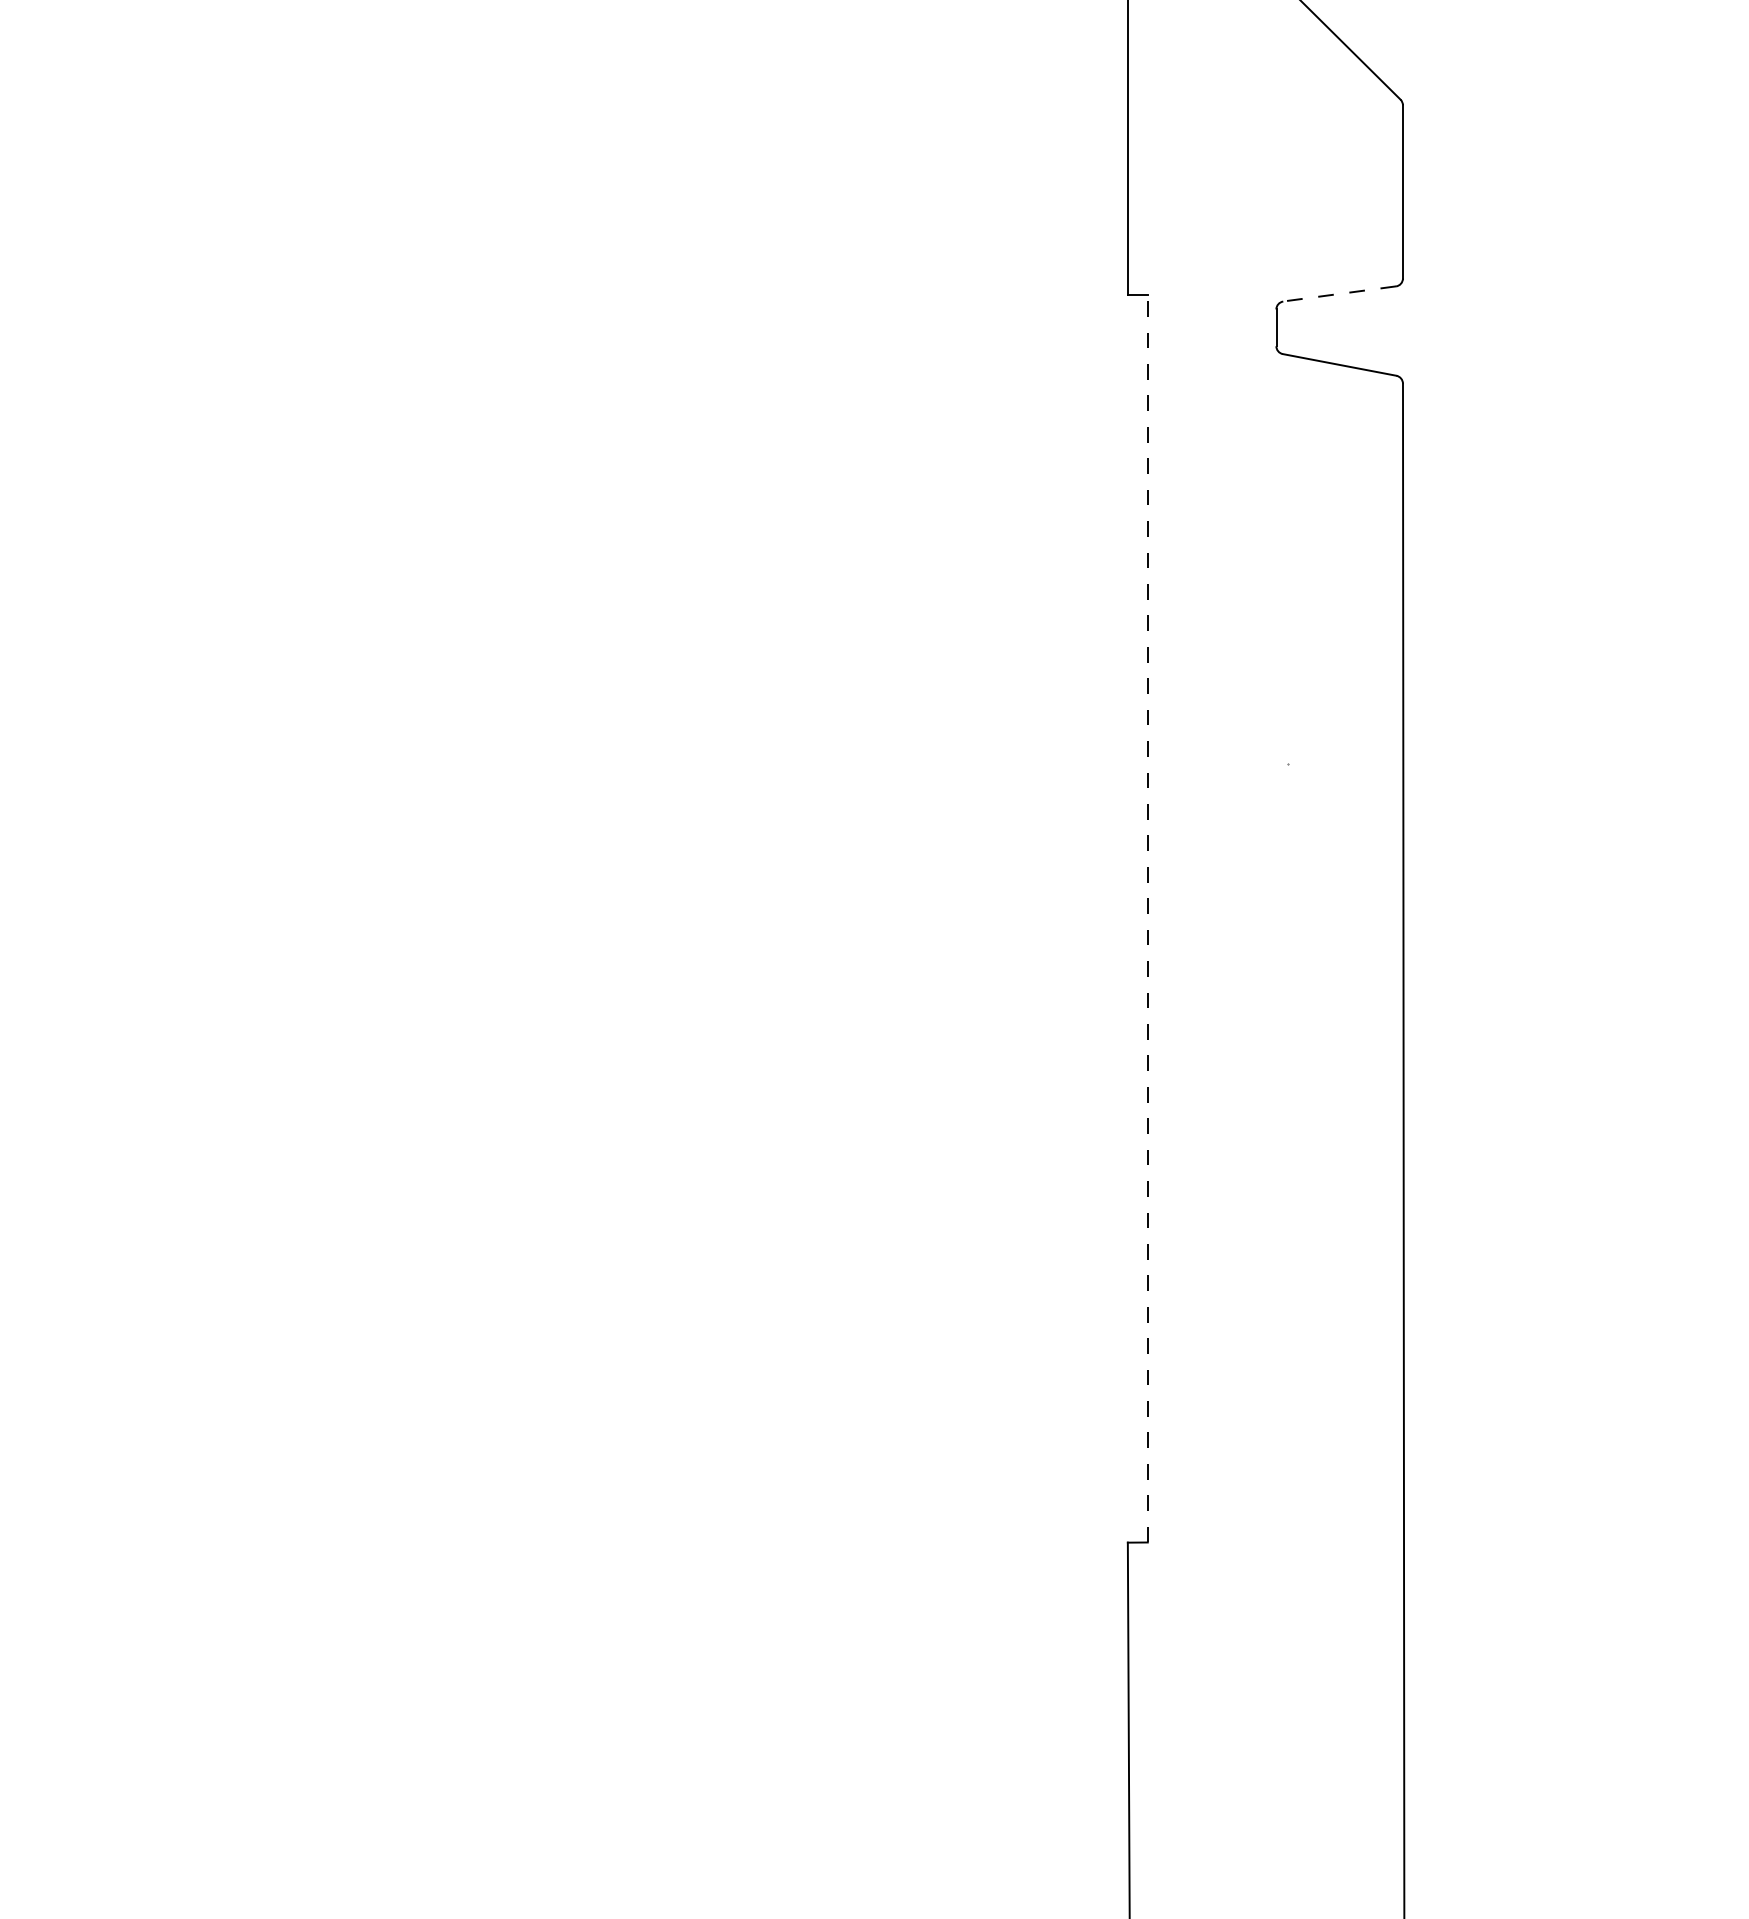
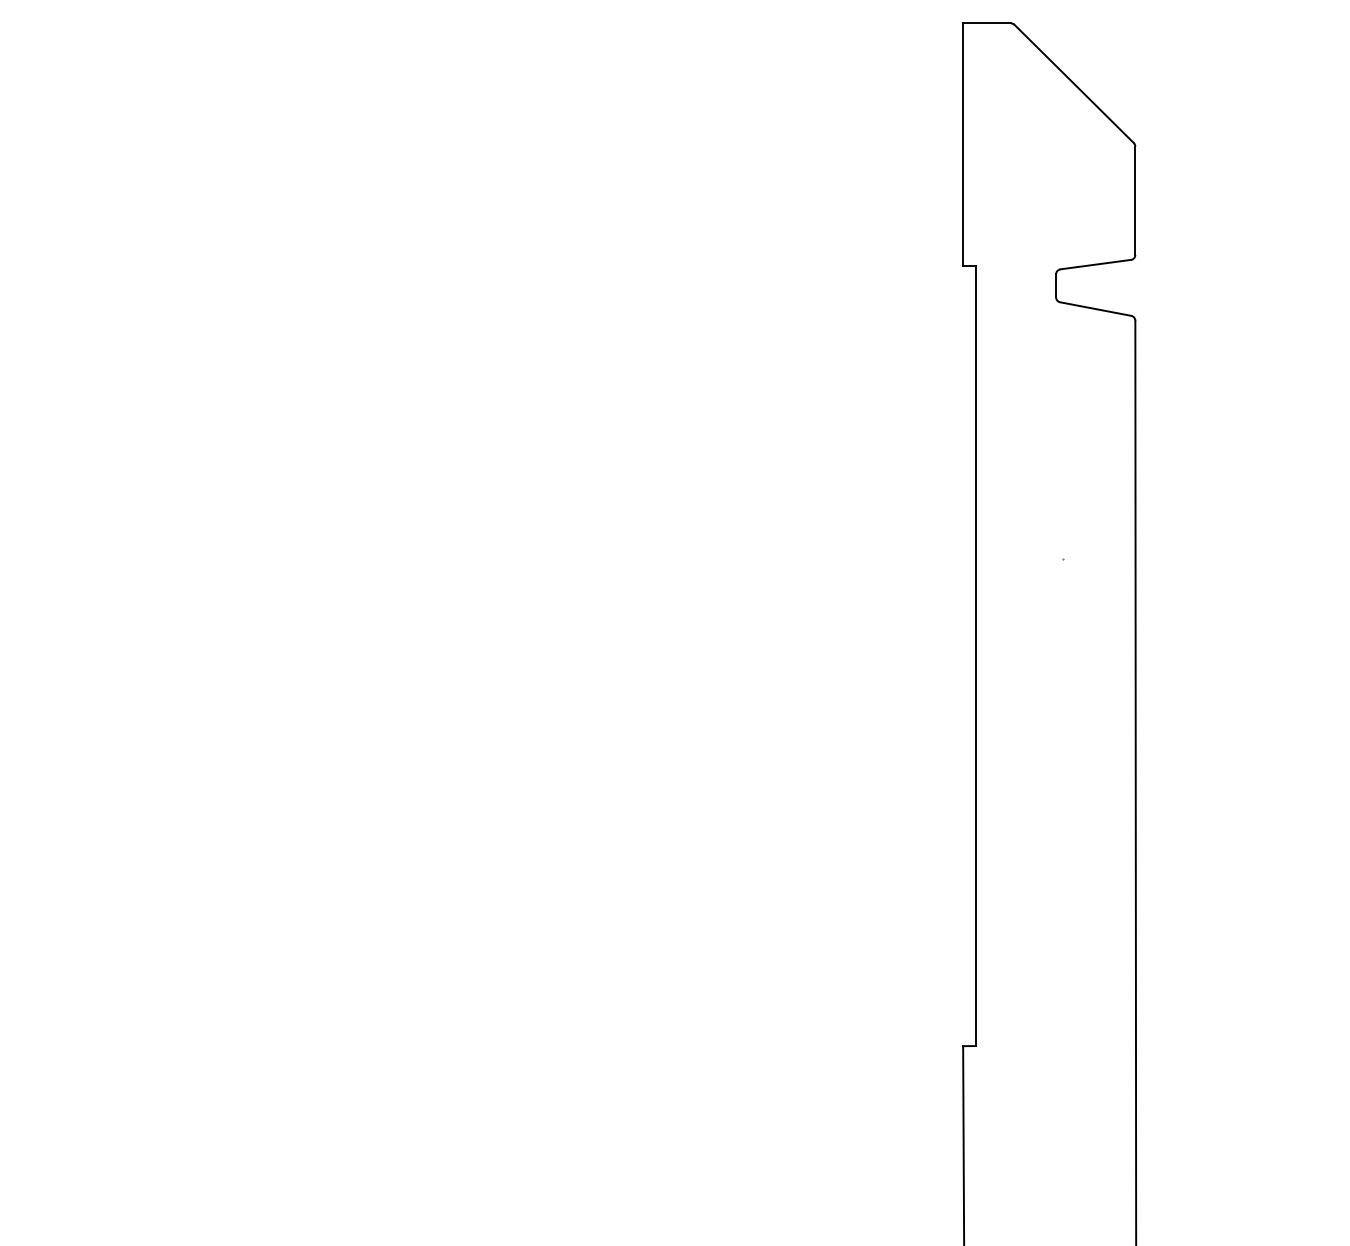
line: (1339, 293) -> (1095, 264), dashed -> solid
line: (1147, 918) -> (975, 655), dashed -> solid

